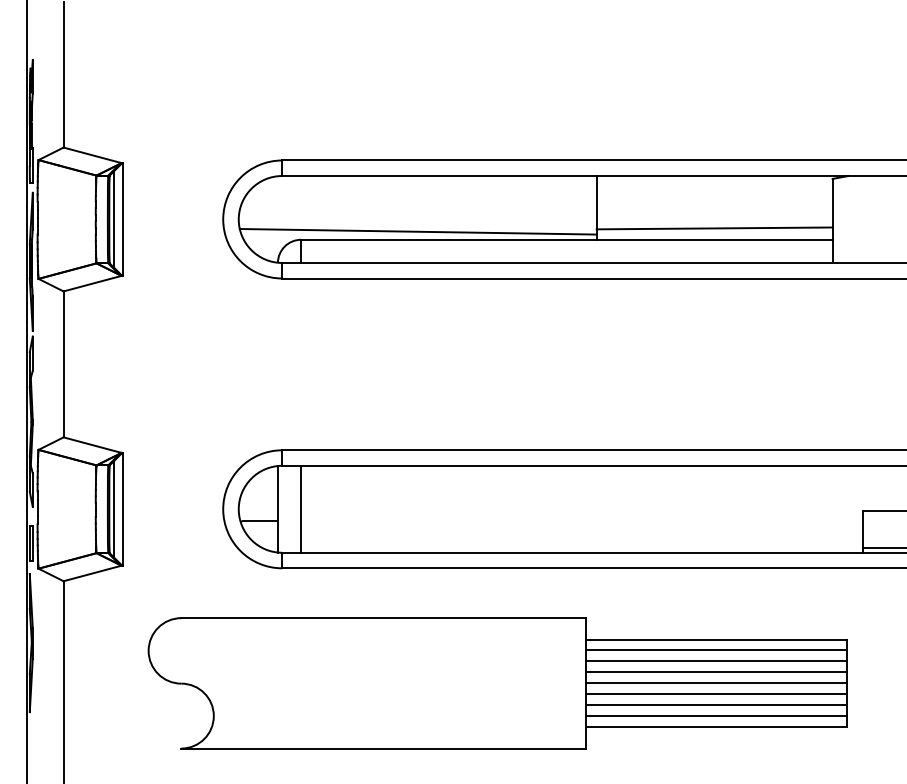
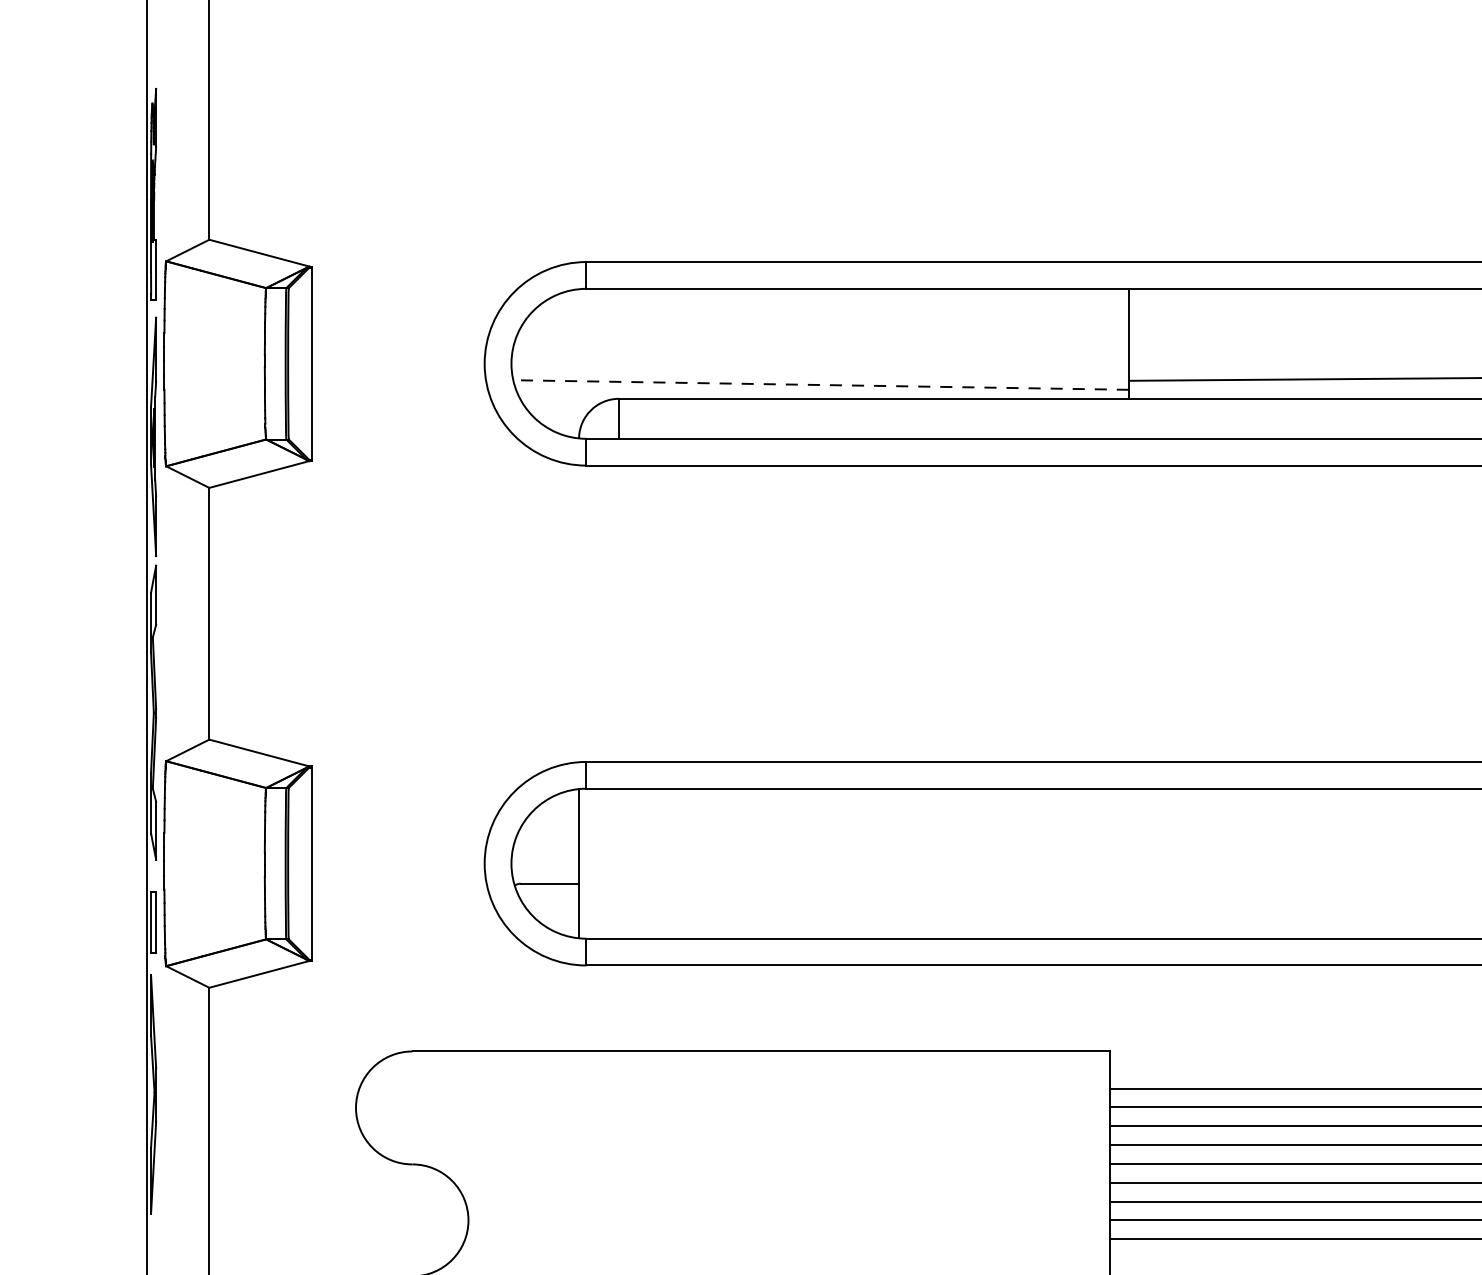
line: (114, 219) -> (297, 363), removed
line: (417, 231) -> (819, 384), solid -> dashed
line: (301, 508) -> (619, 862), removed
line: (114, 509) -> (297, 864), removed

